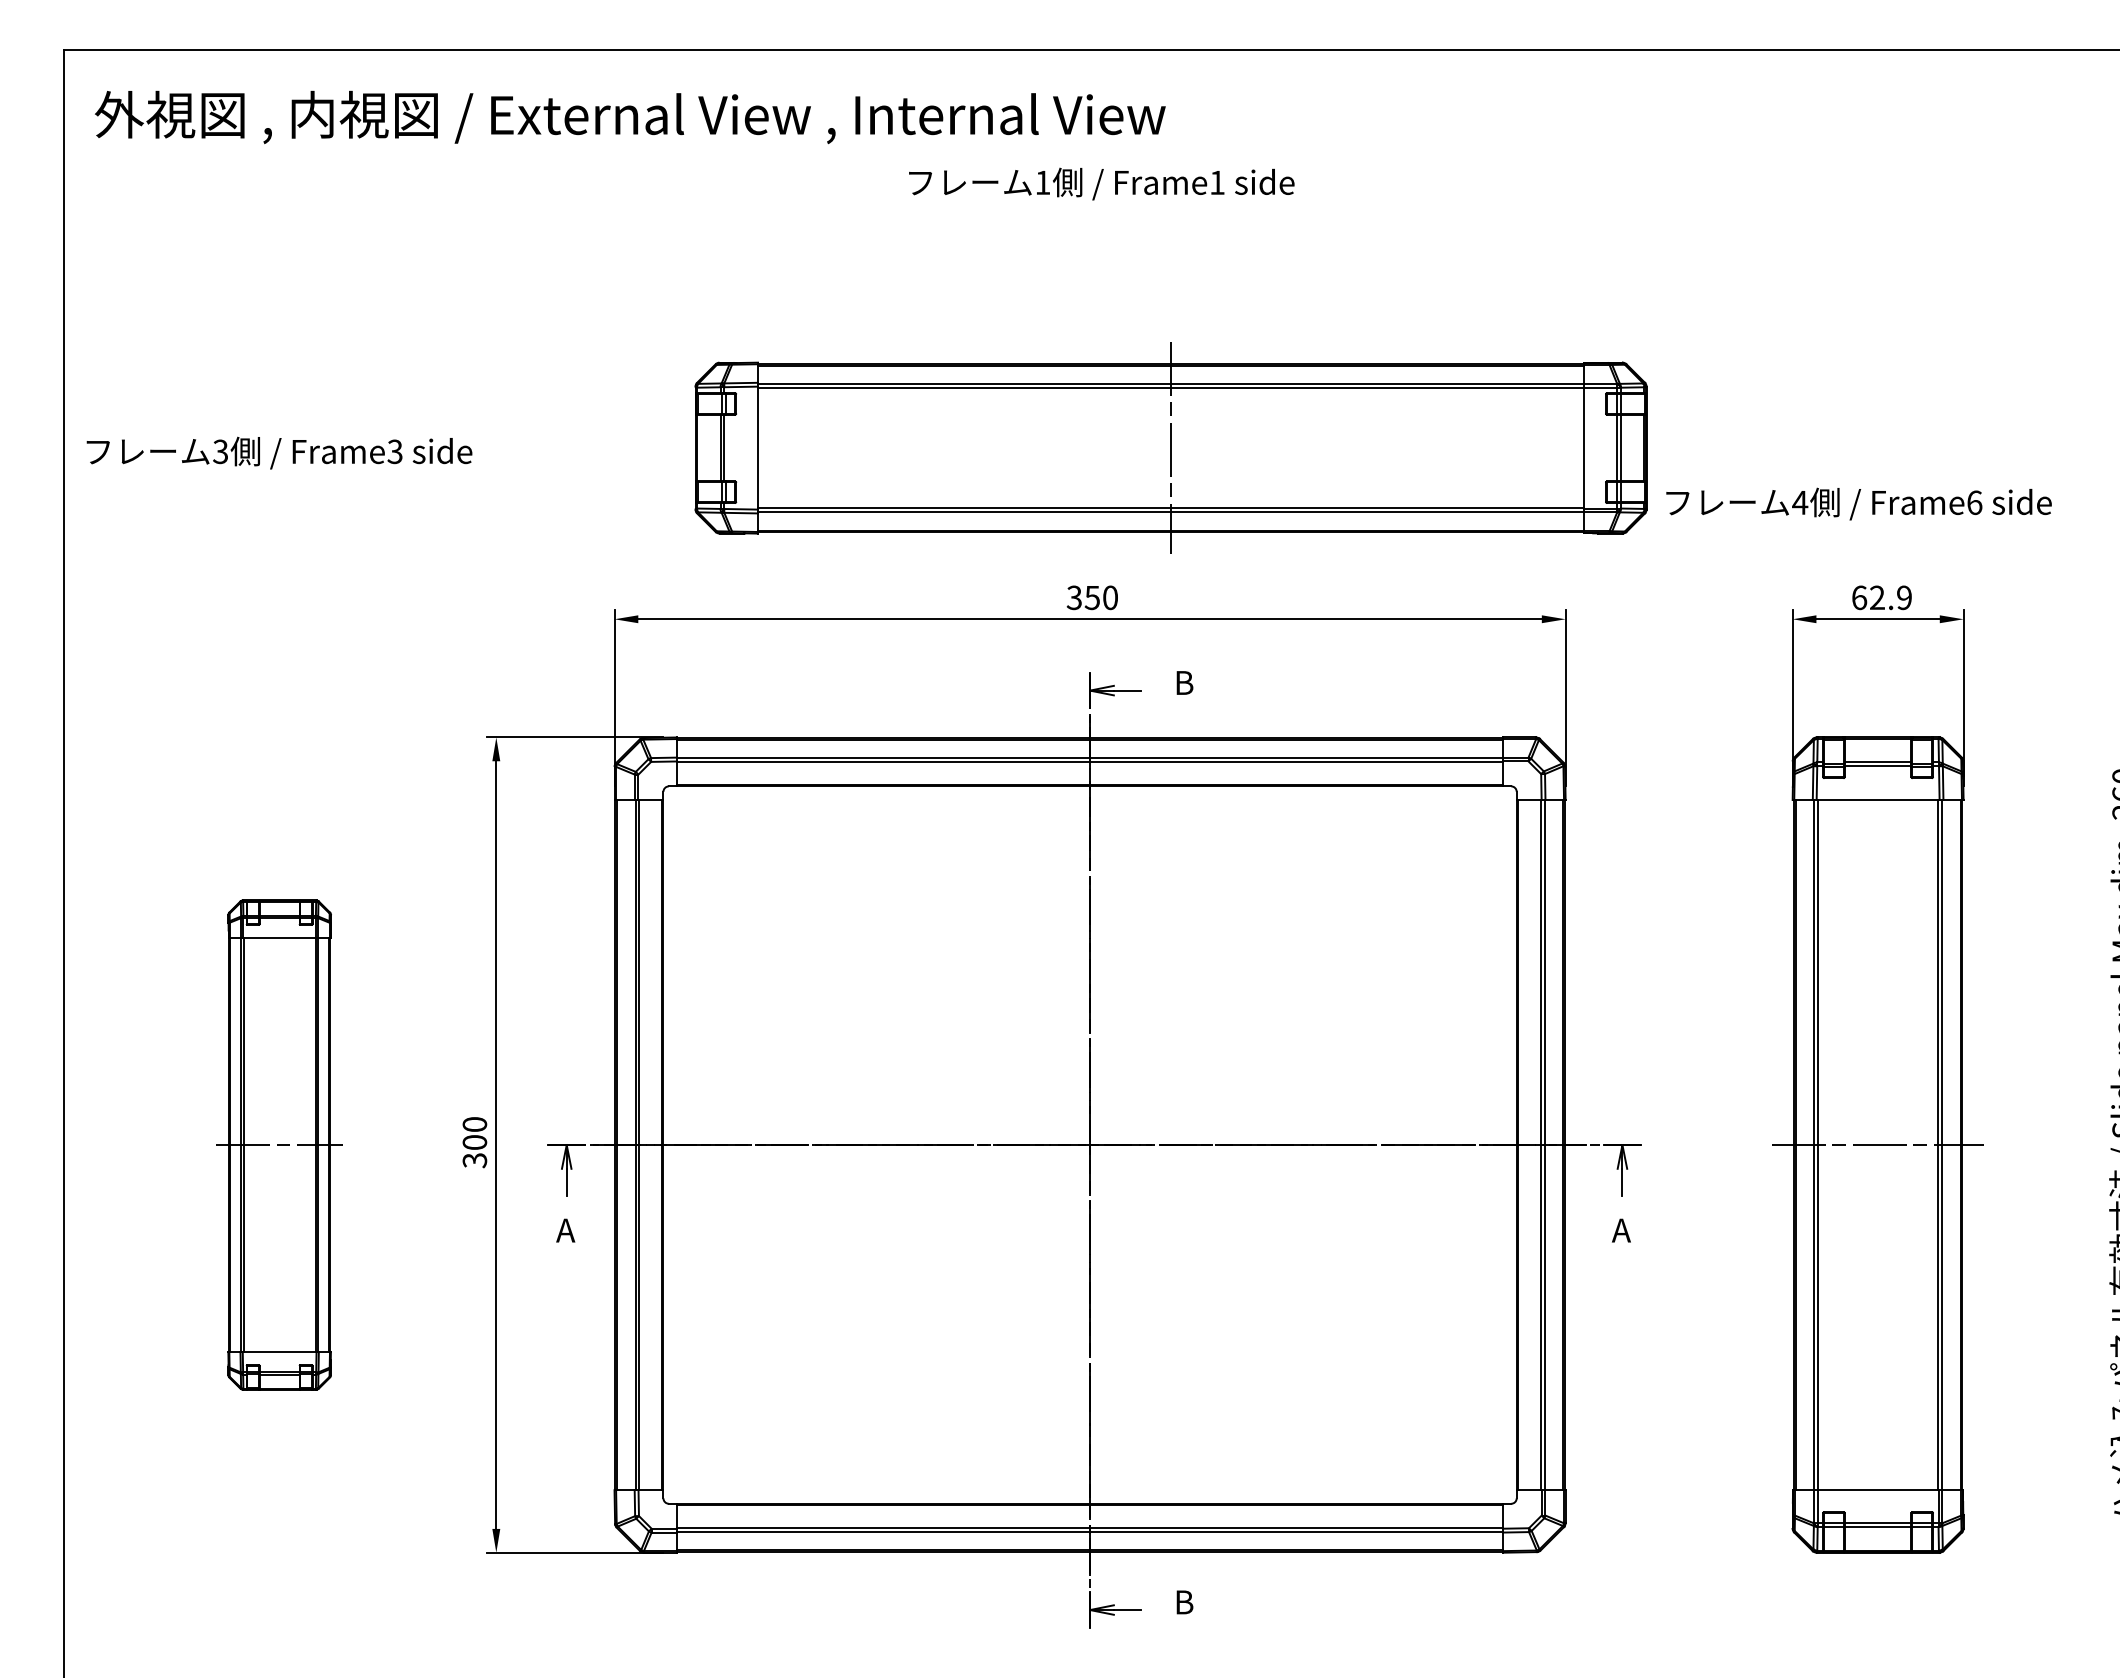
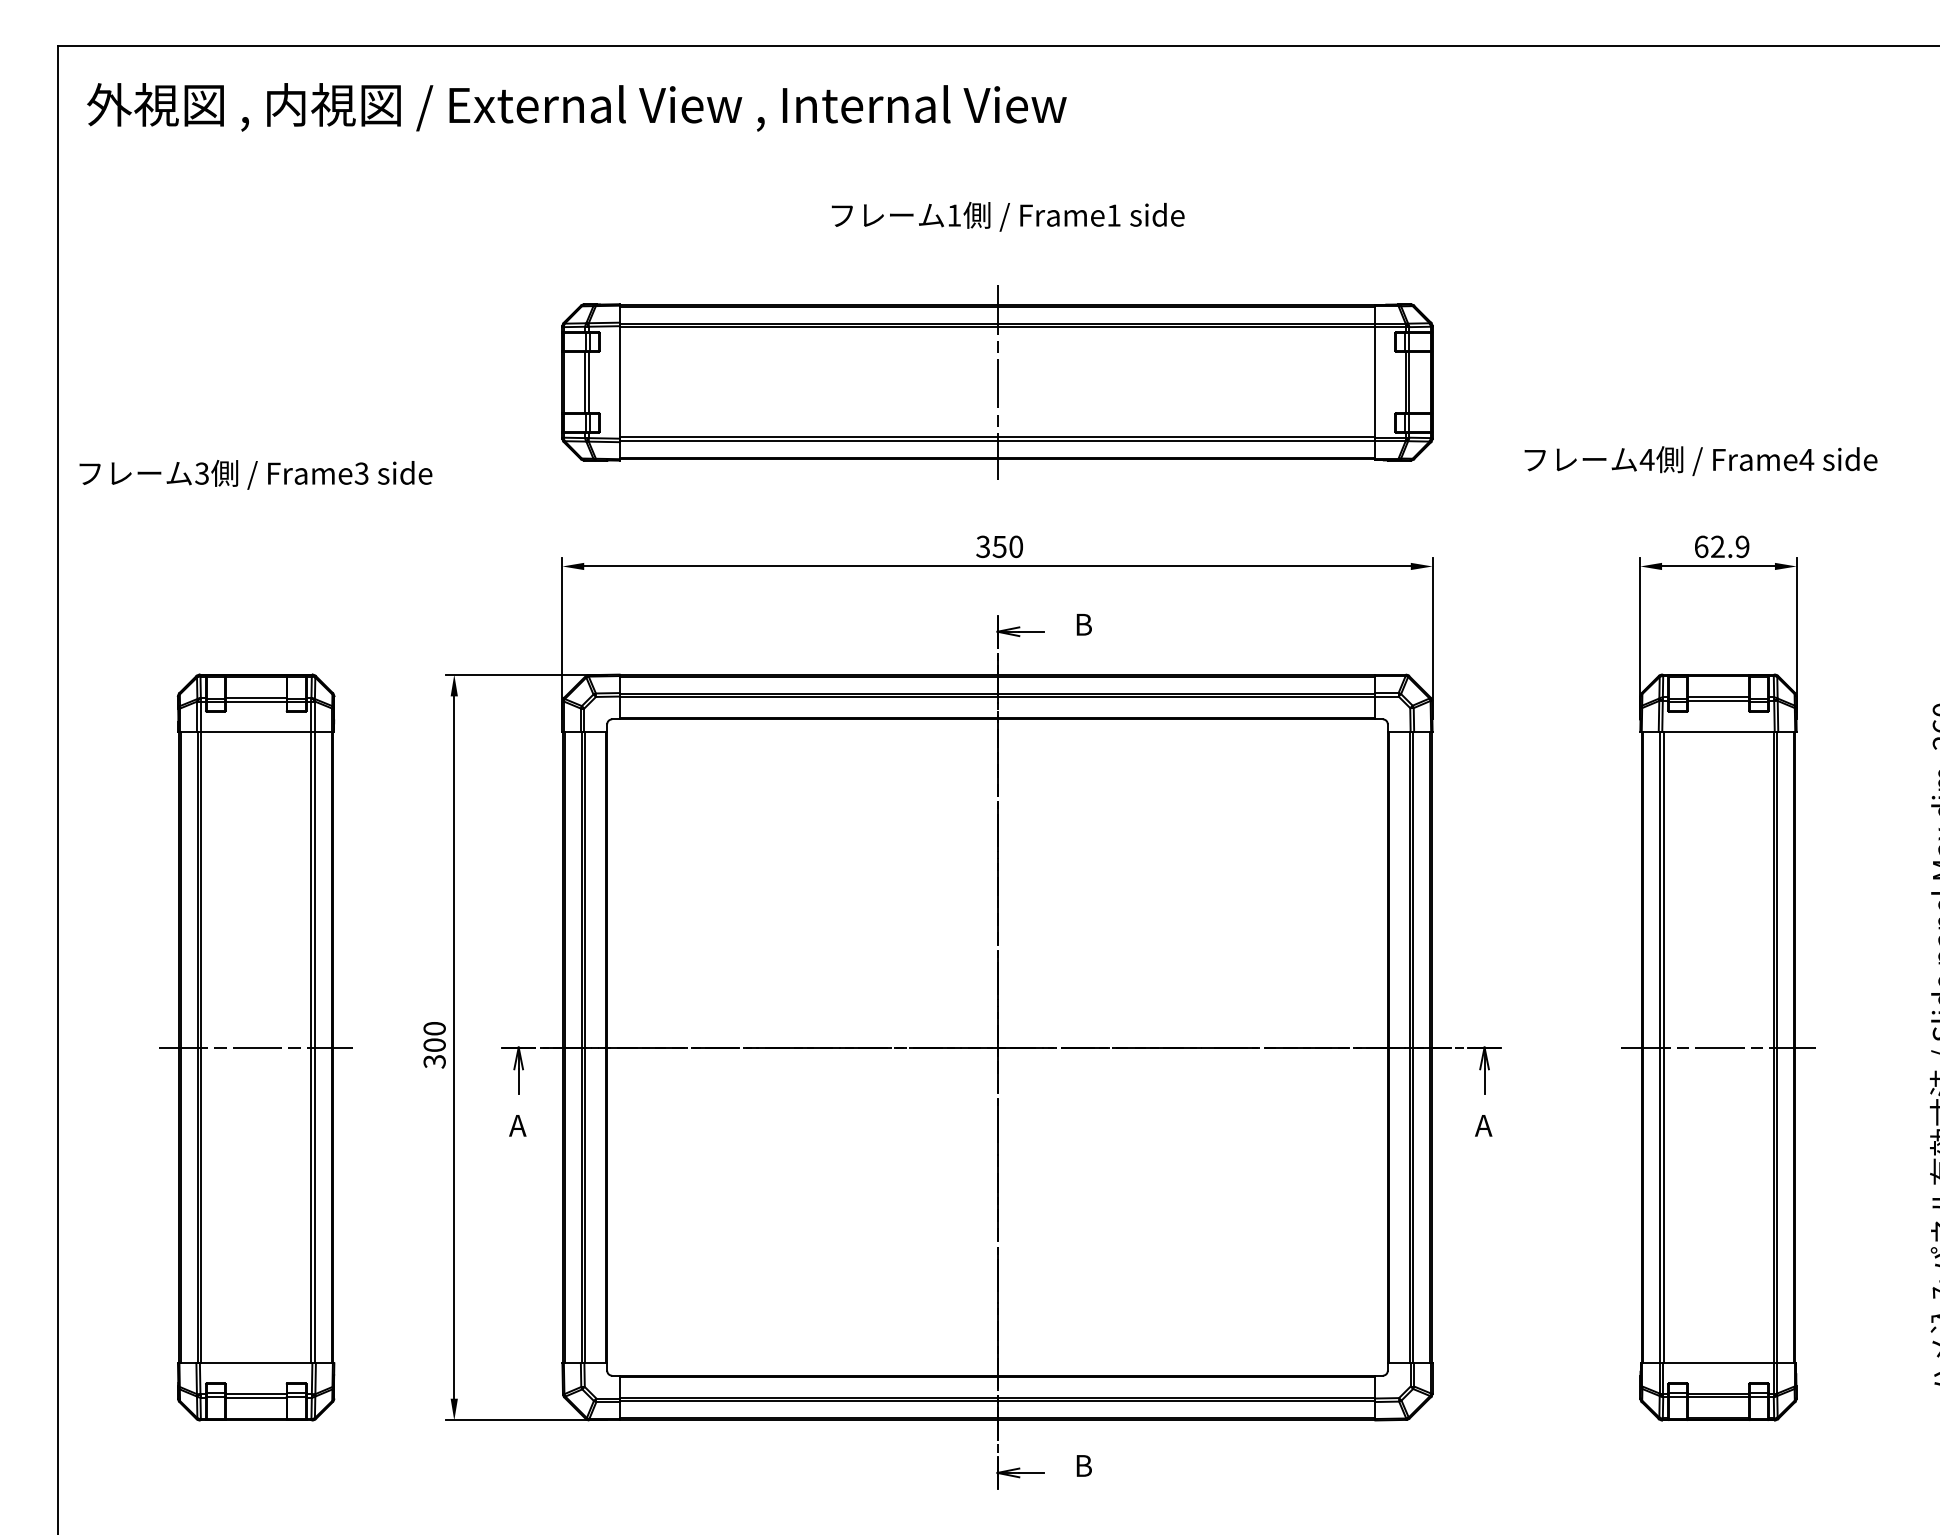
text: (1101, 183) -> (1007, 216), moved
part: (1170, 447) -> (996, 381), moved
text: (279, 452) -> (255, 474), moved
text: (1974, 502) -> (1806, 459), Frame6 -> Frame4
part: (279, 1144) -> (255, 1047), size x1.67

